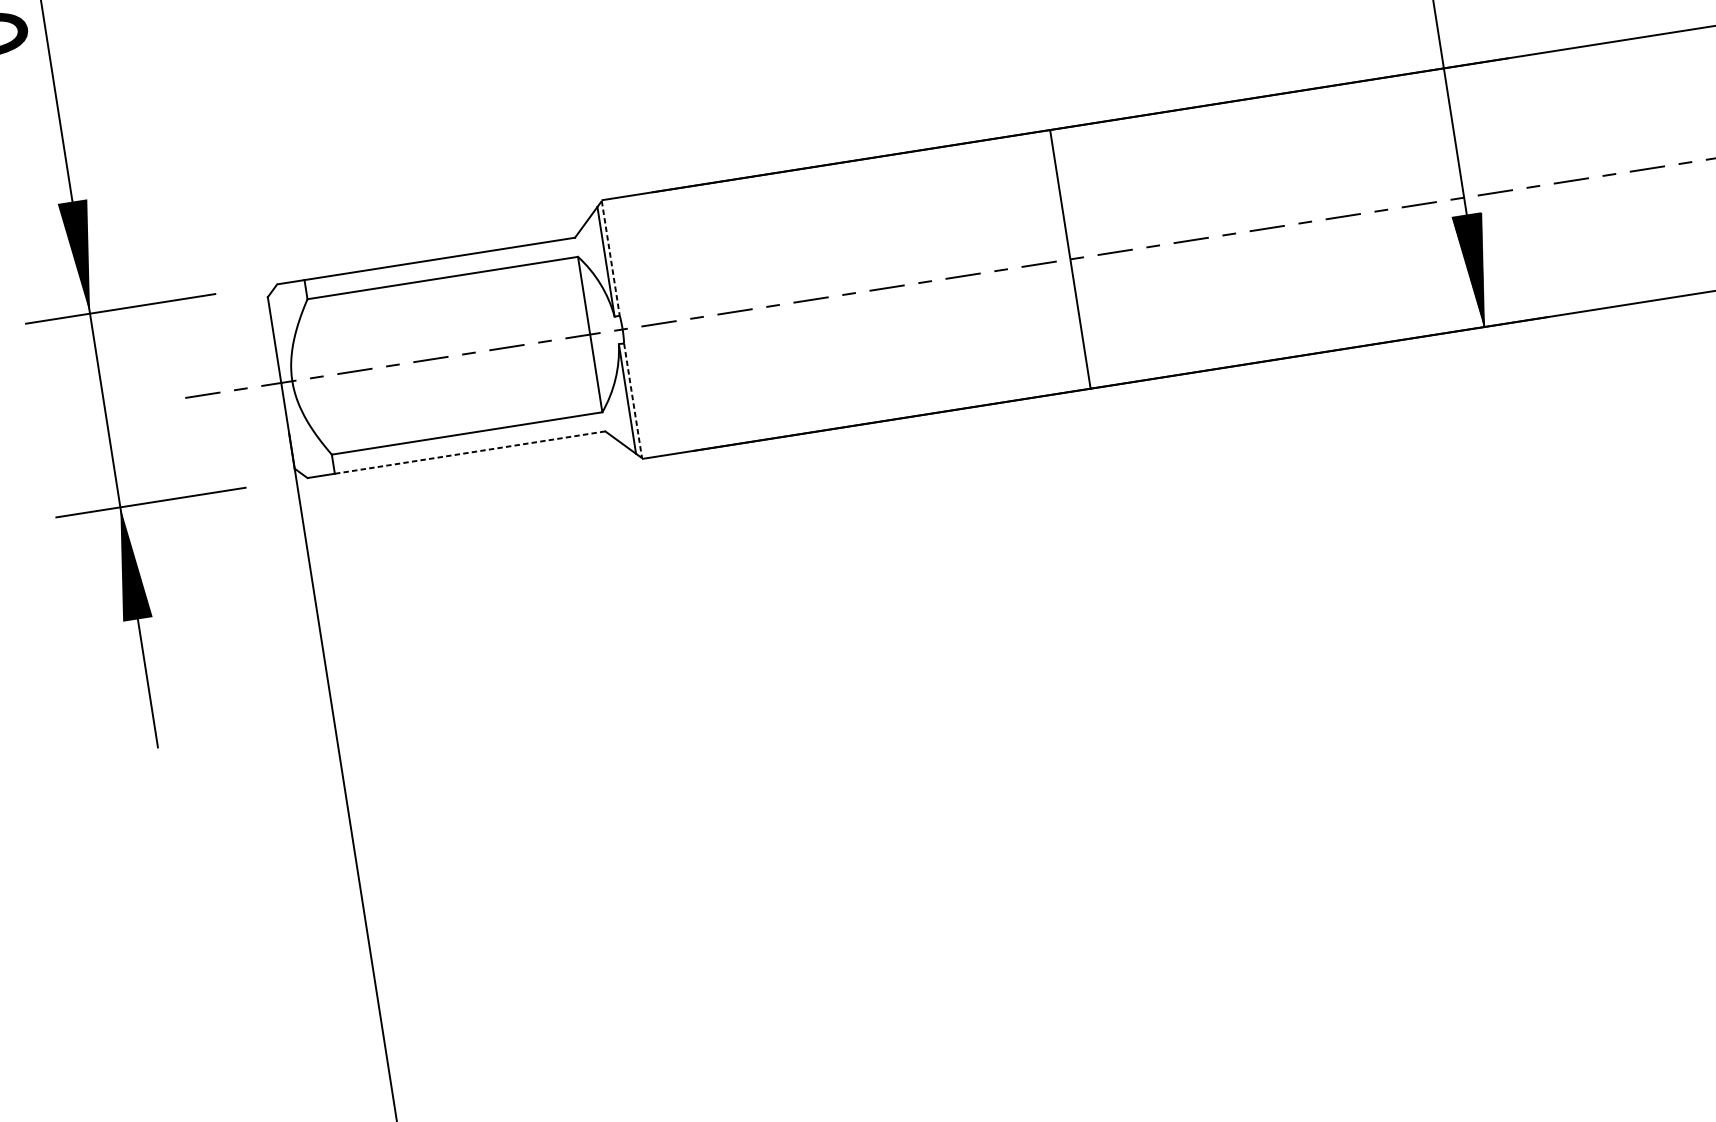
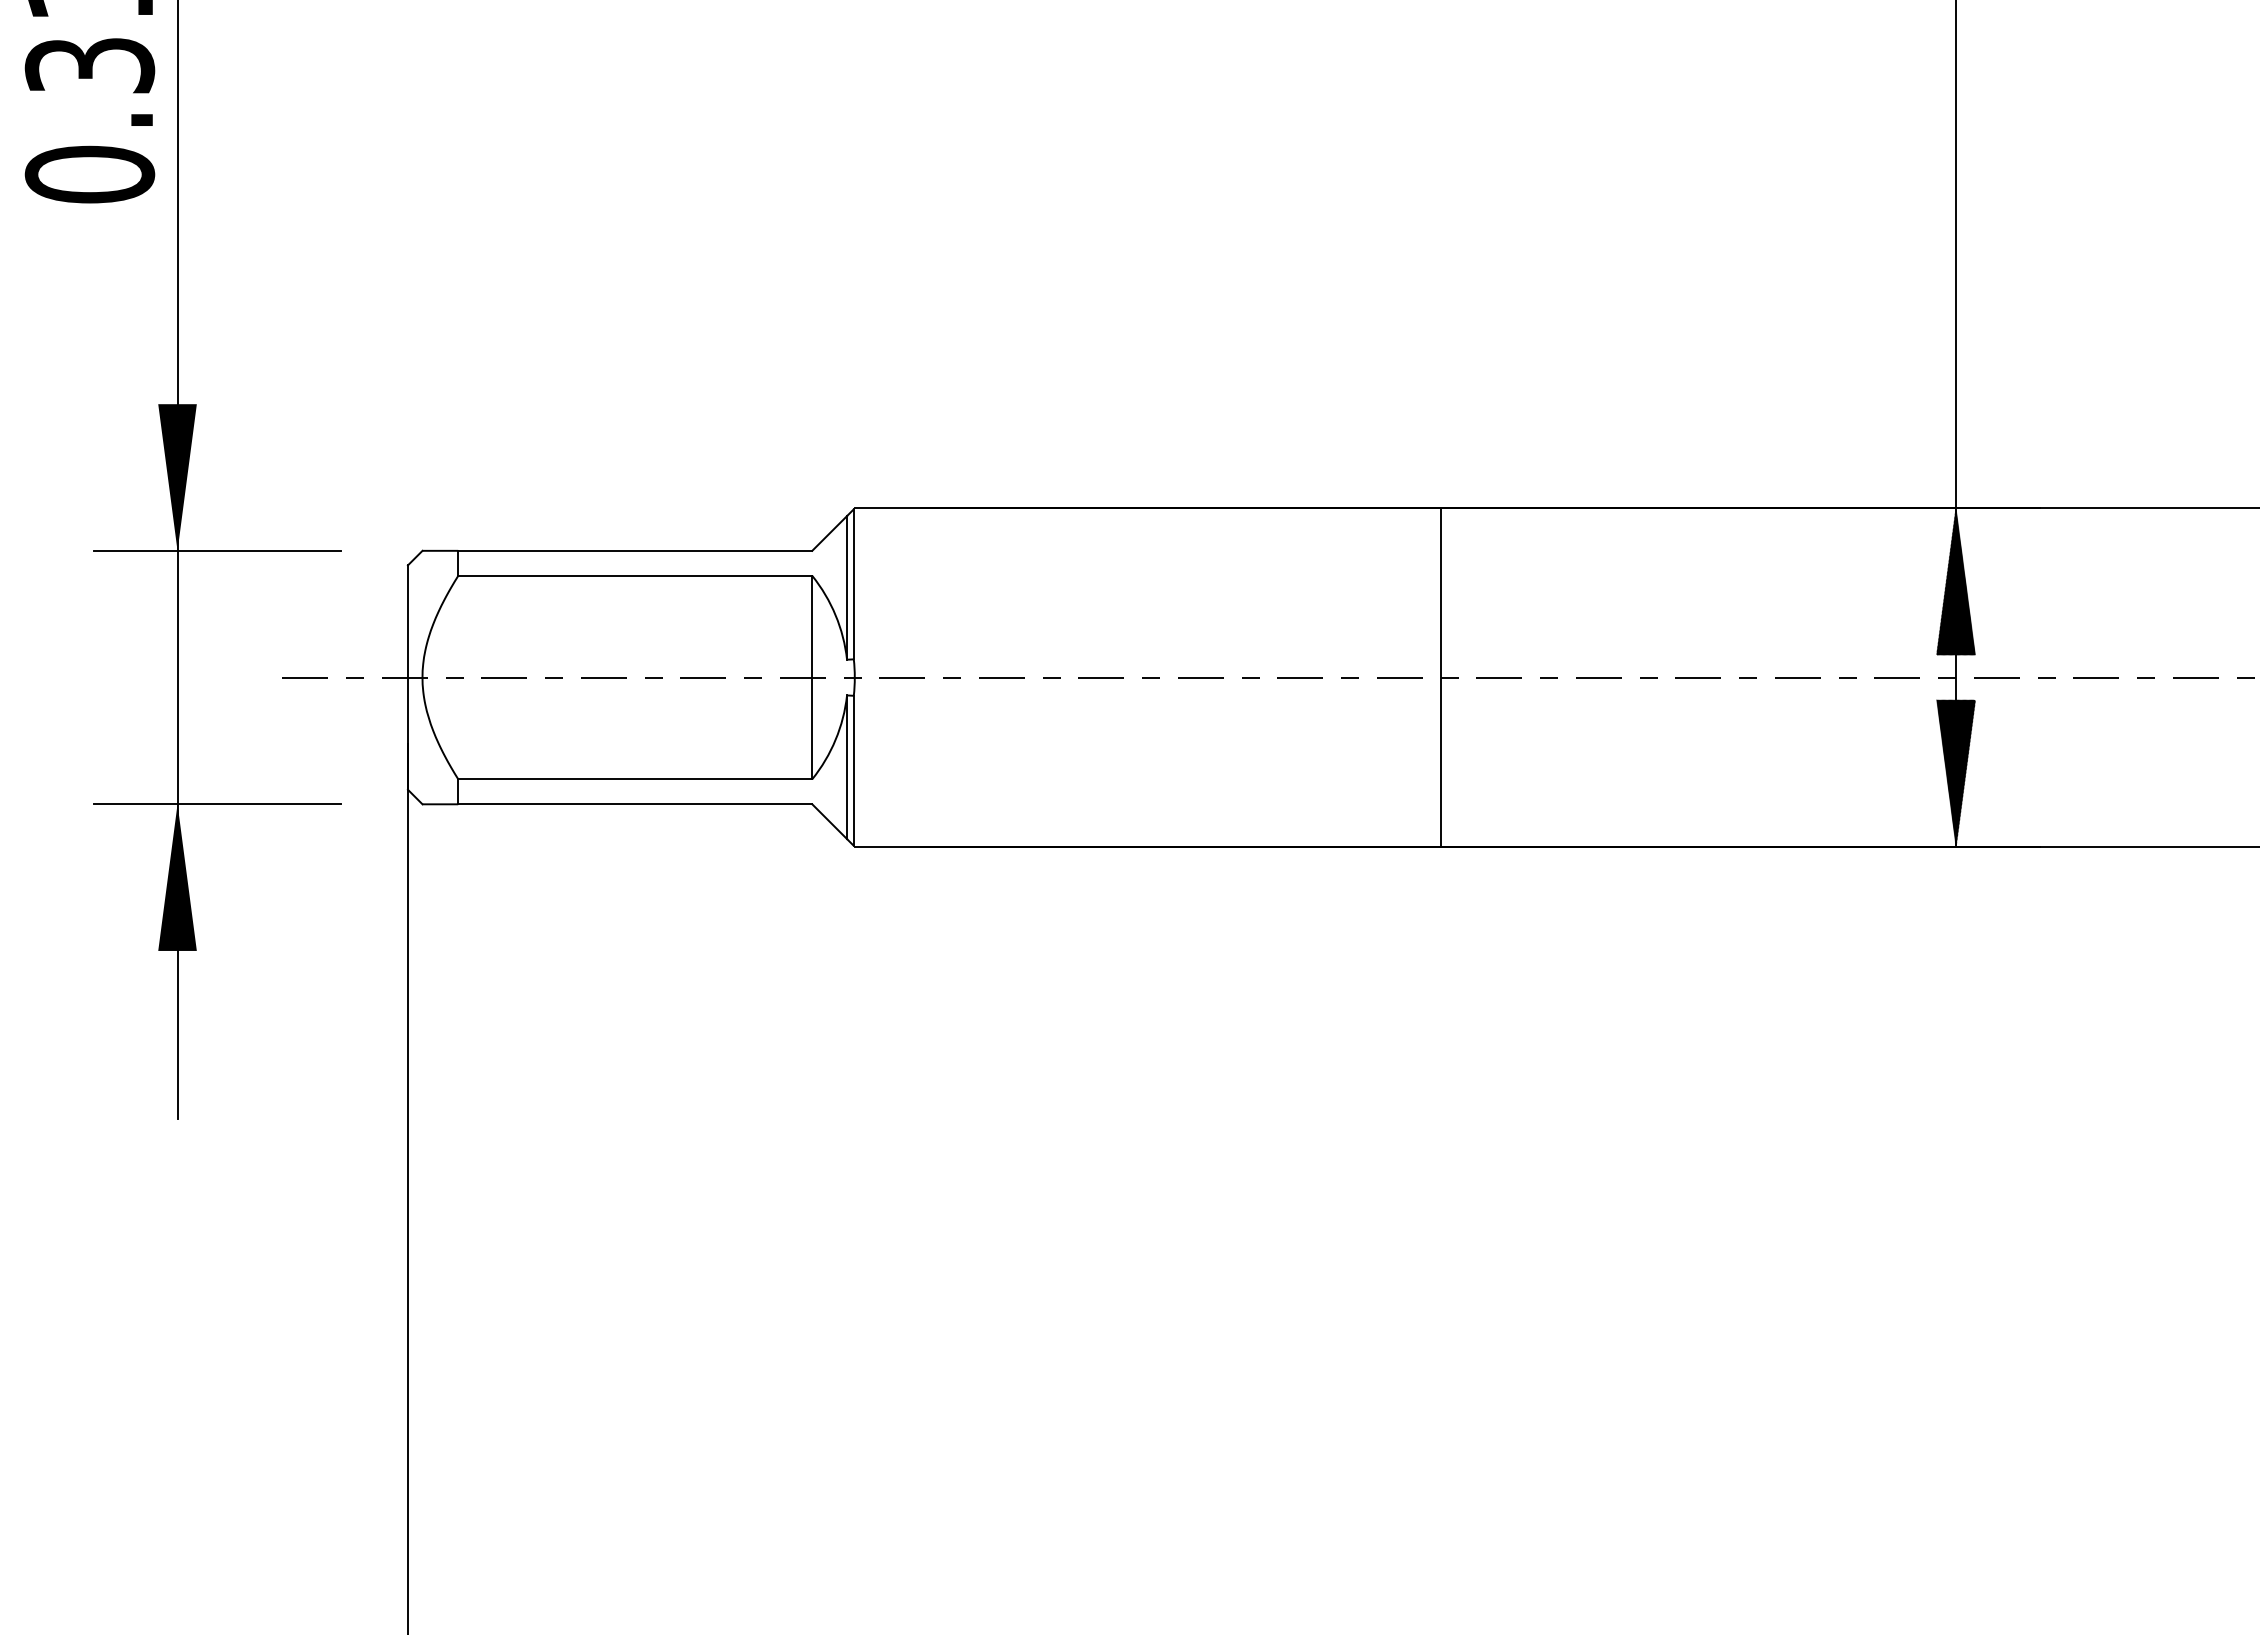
hatch: (1452, 124) -> (1955, 581), added
line: (610, 258) -> (853, 584), dashed -> solid
line: (632, 401) -> (853, 771), dashed -> solid
line: (469, 452) -> (634, 804), dashed -> solid

